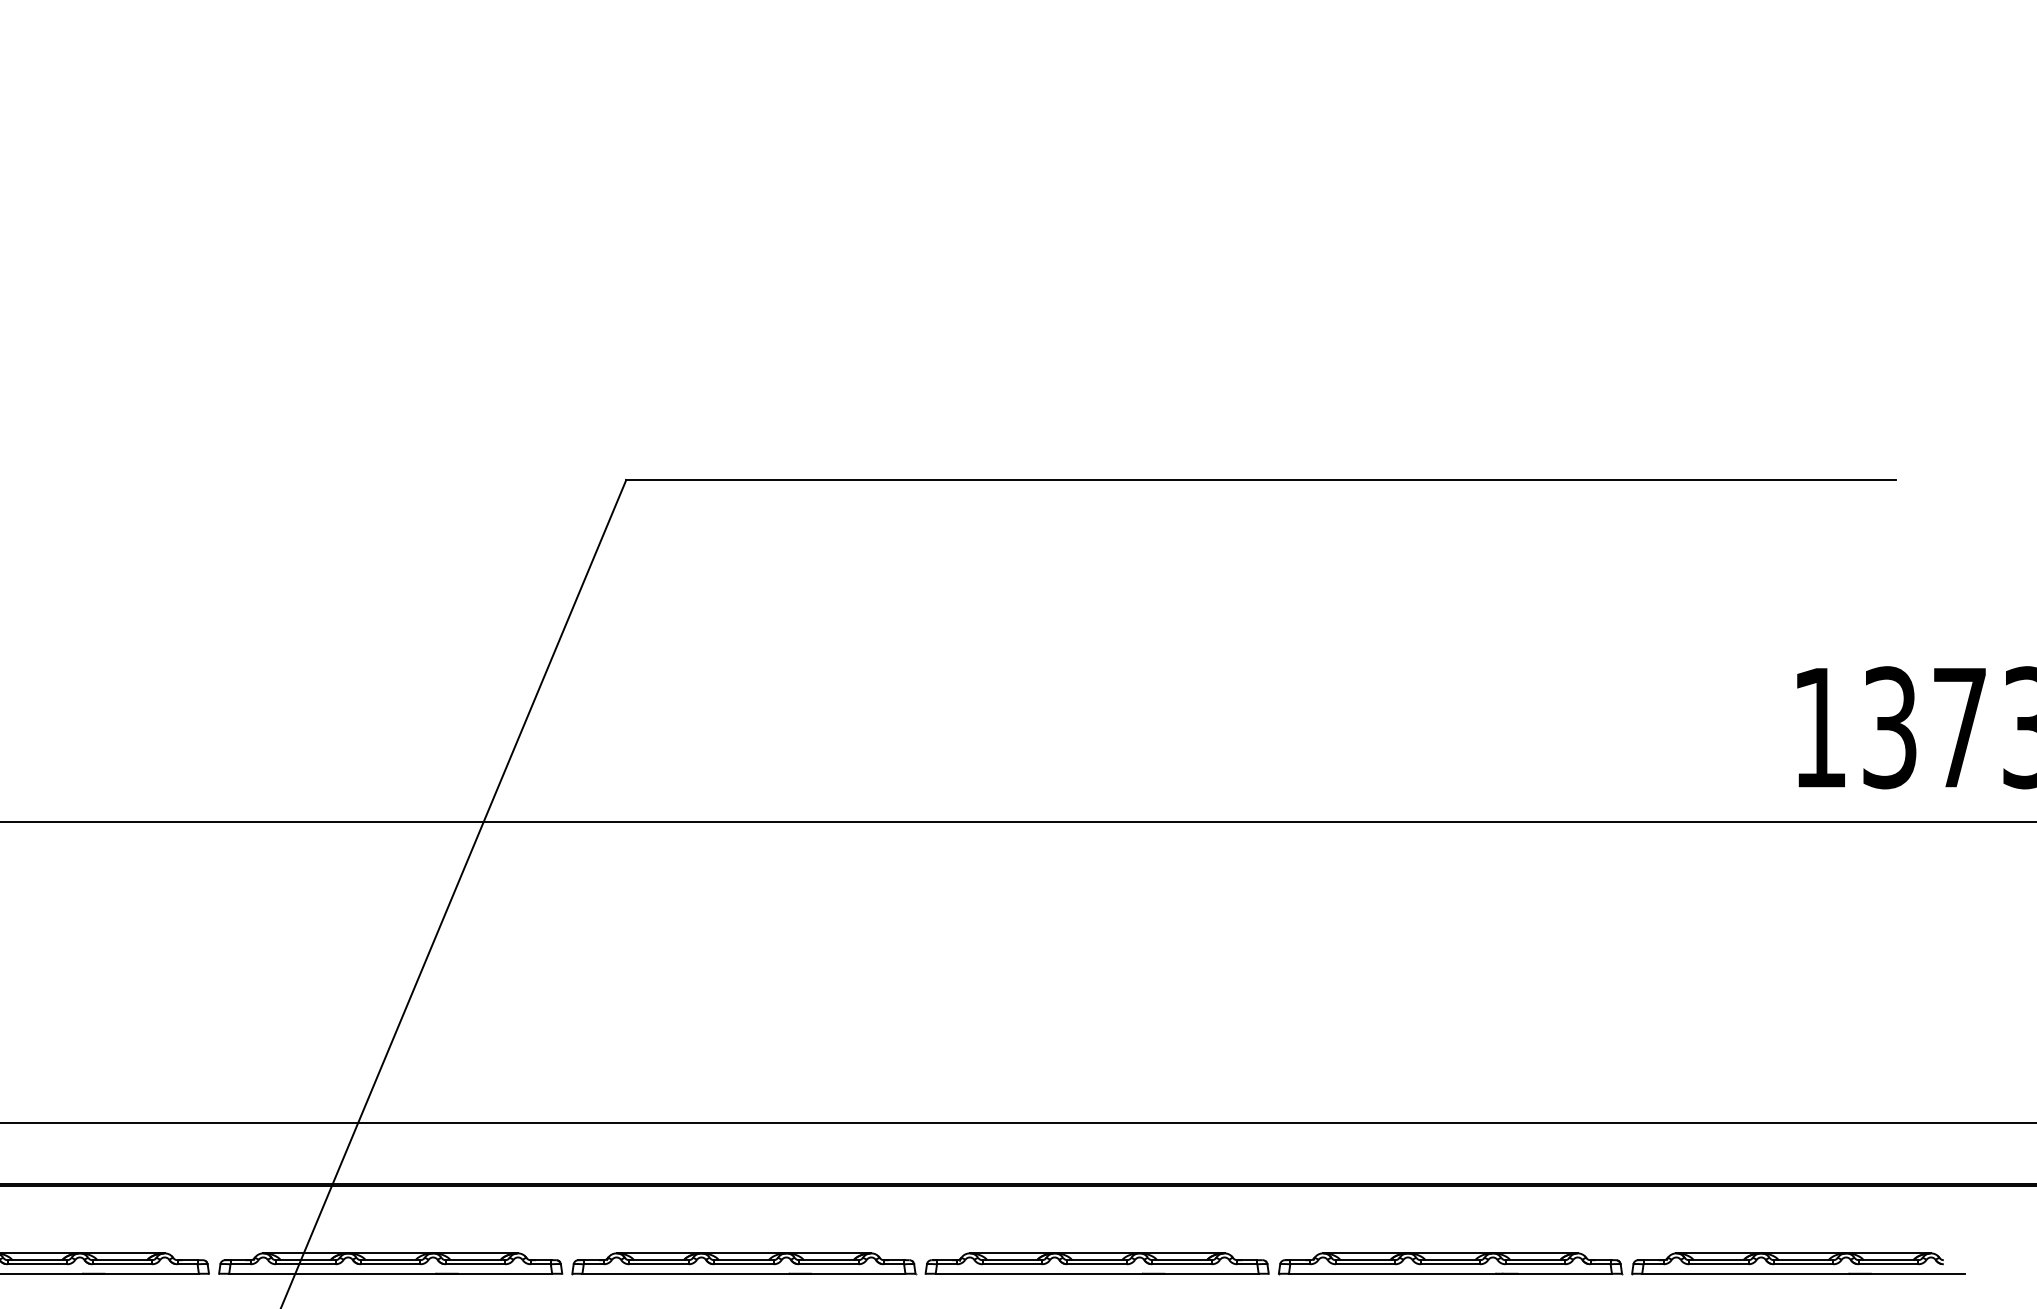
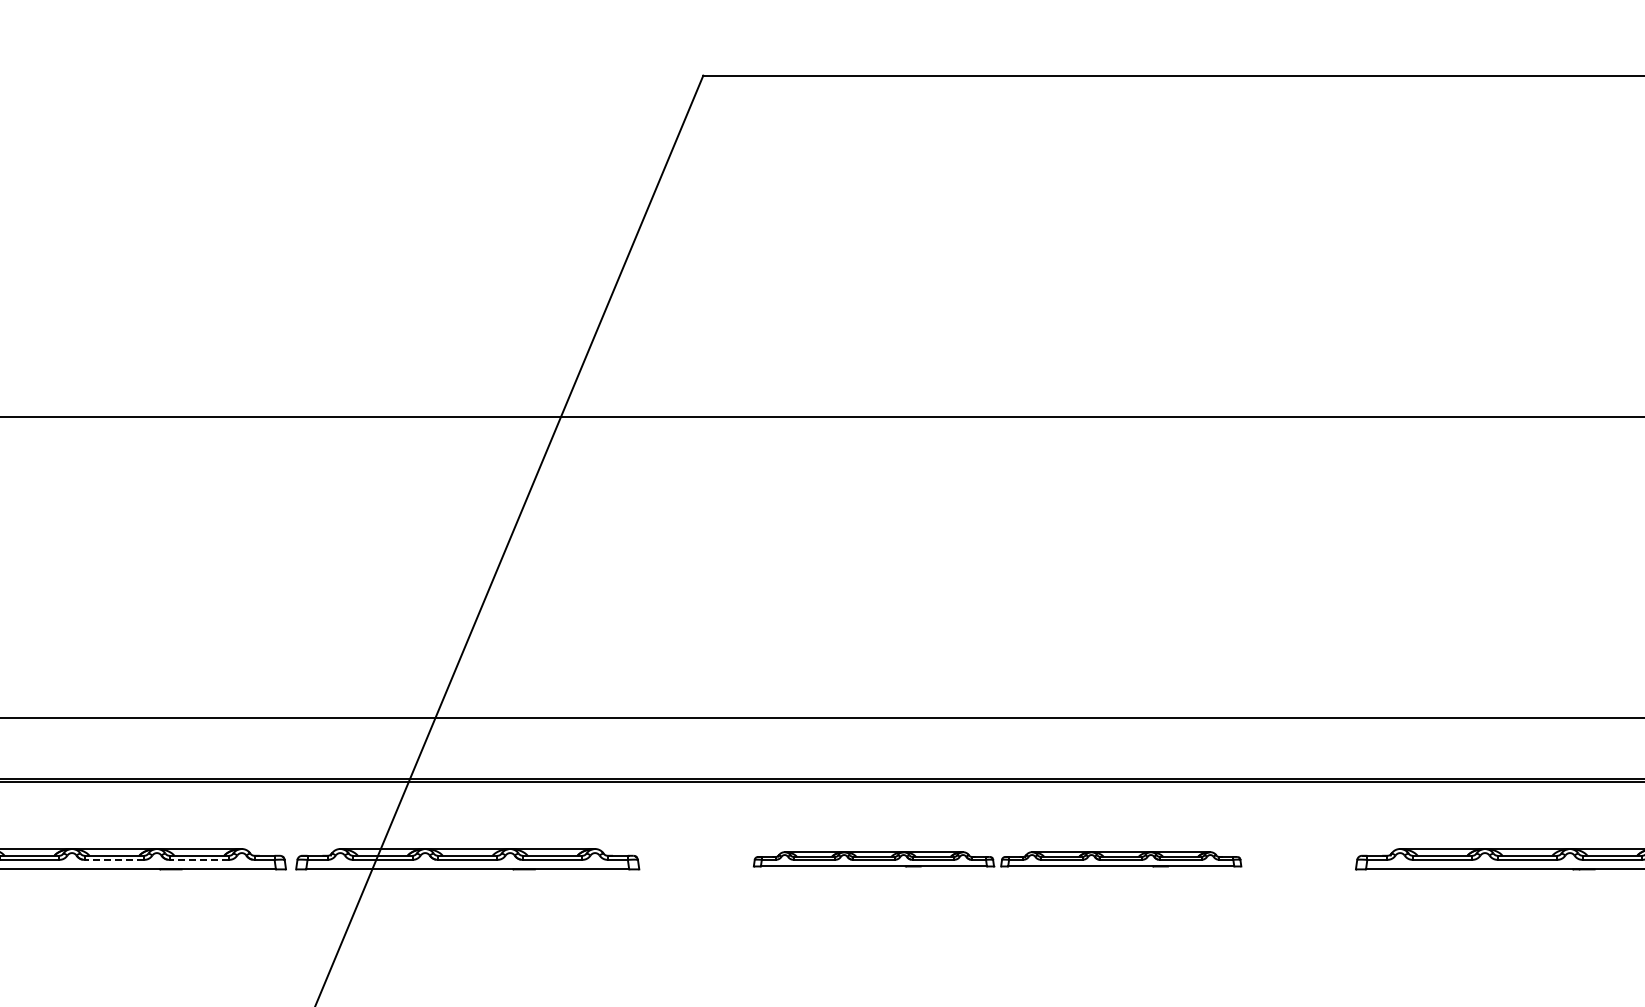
part: (920, 1263) -> (997, 859), size x0.7
line: (37, 1264) -> (114, 860), solid -> dashed
line: (122, 1264) -> (199, 860), solid -> dashed

